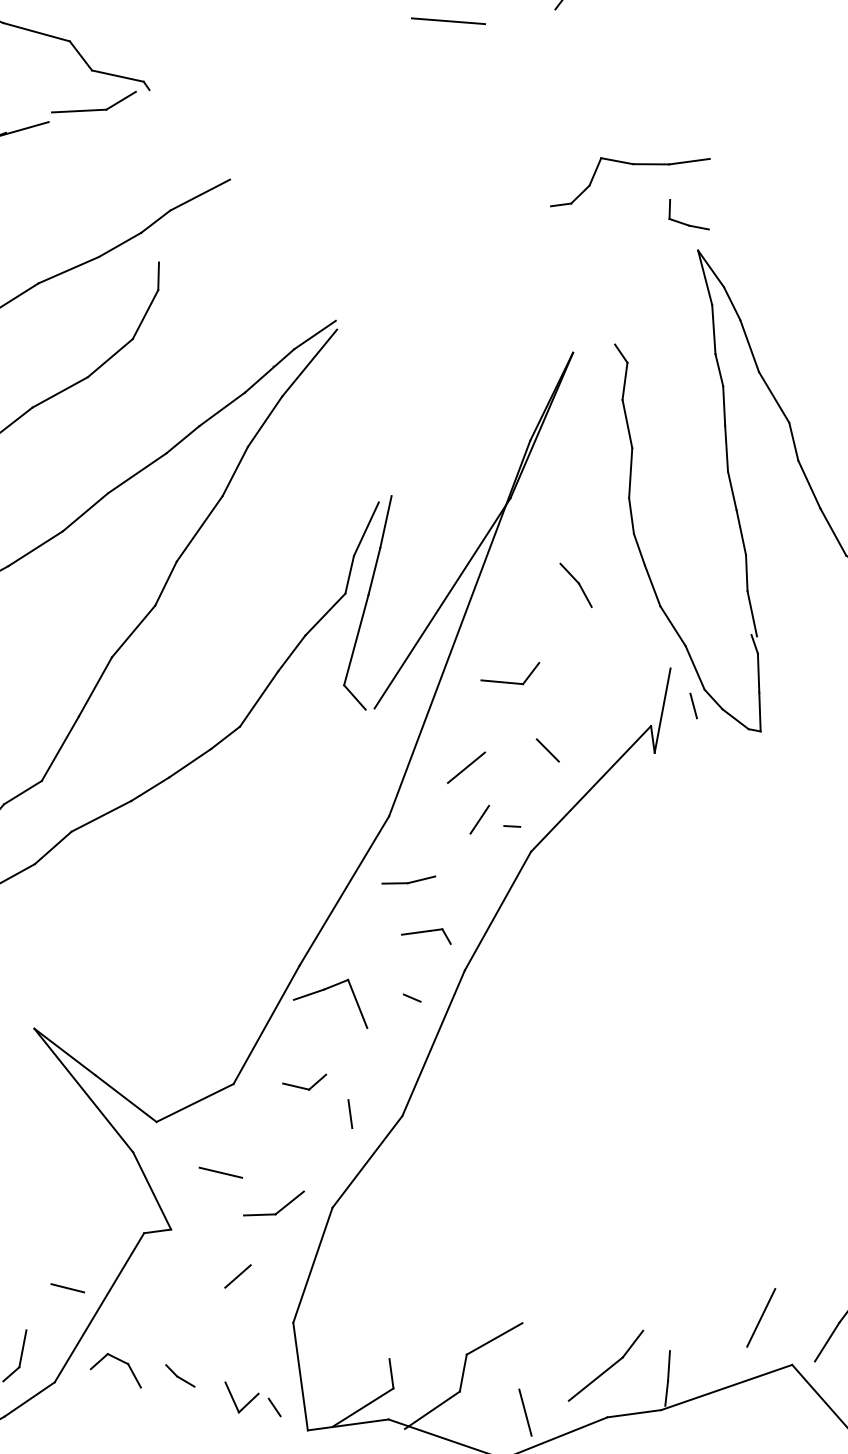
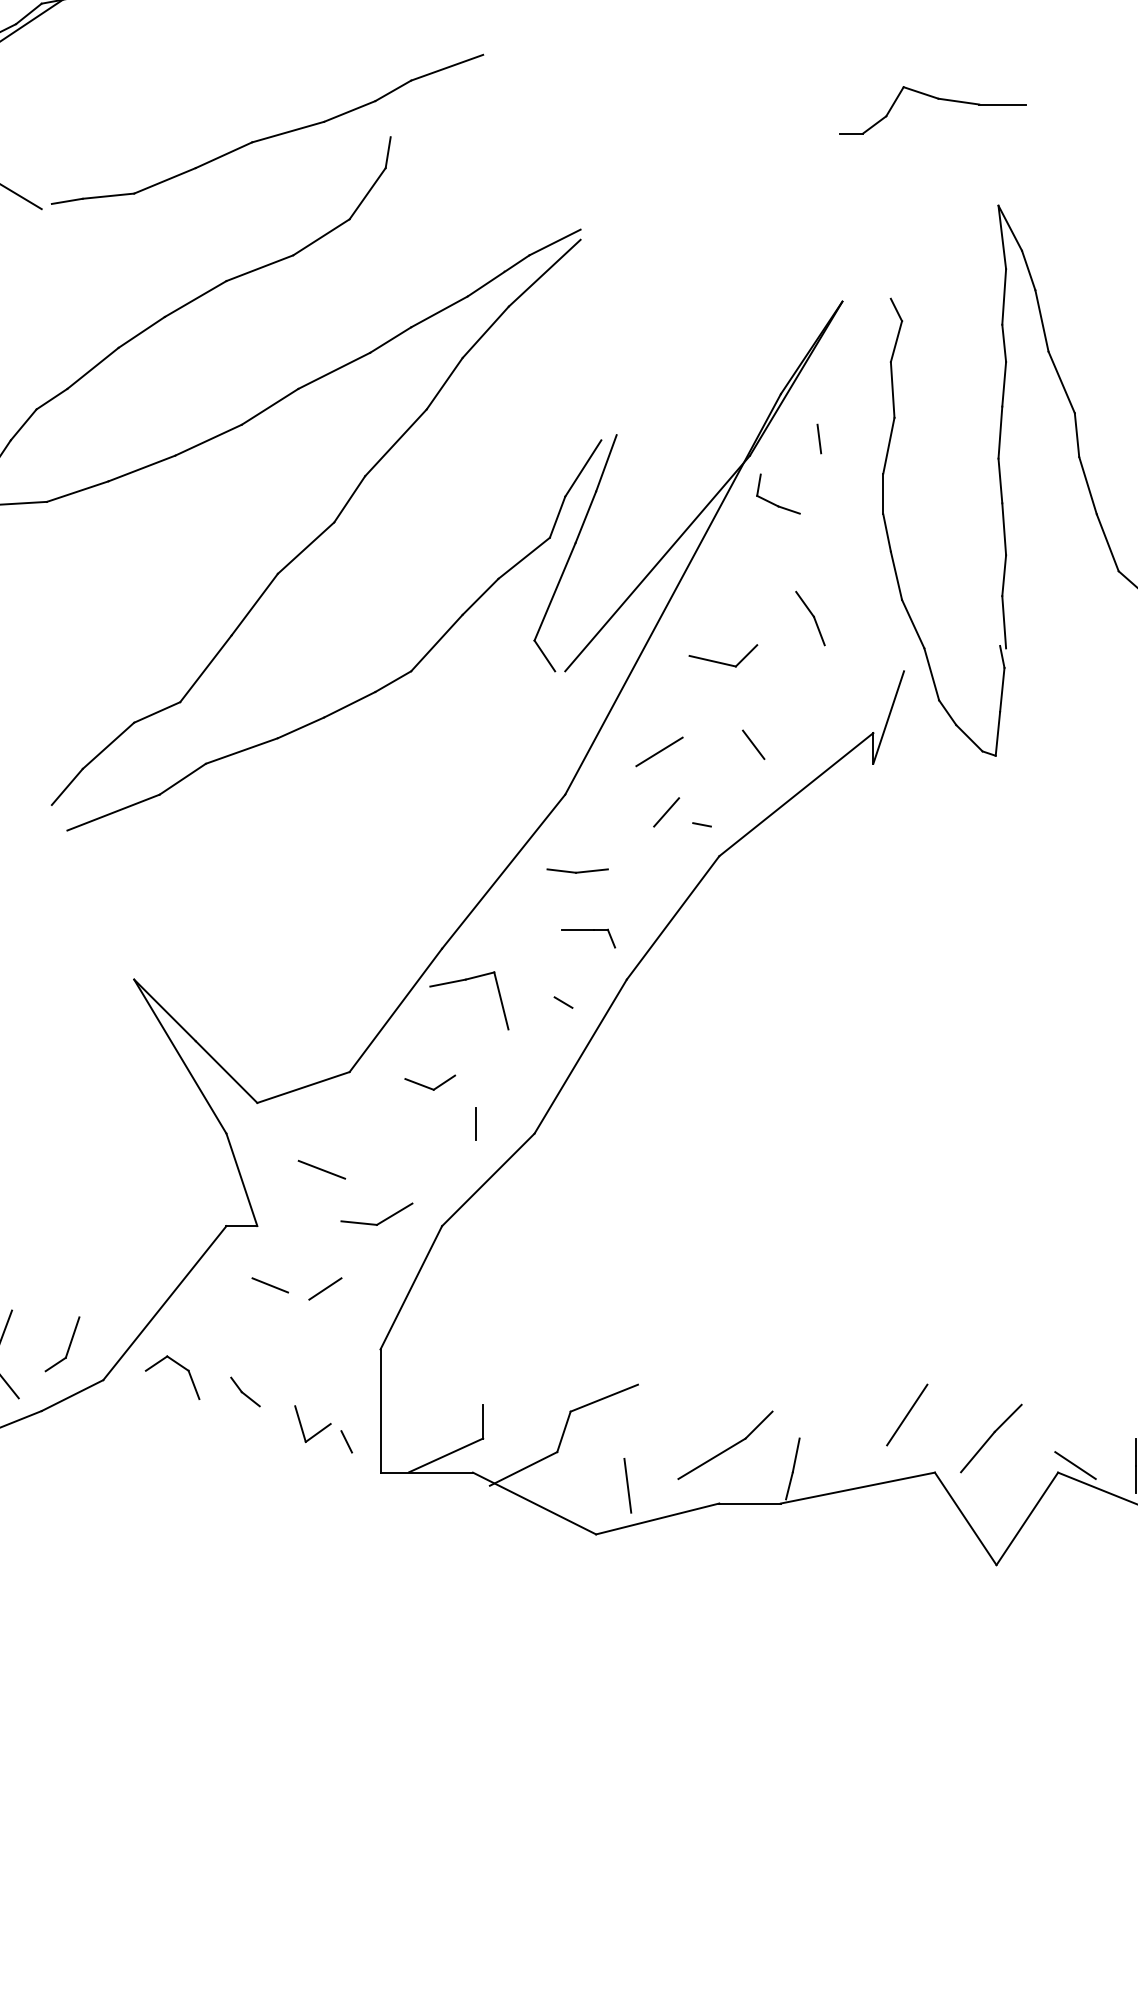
part: (685, 223) -> (774, 503), moved
part: (576, 585) -> (810, 618), moved
line: (693, 705) -> (819, 438), moved
line: (67, 1288) -> (269, 1285), moved

